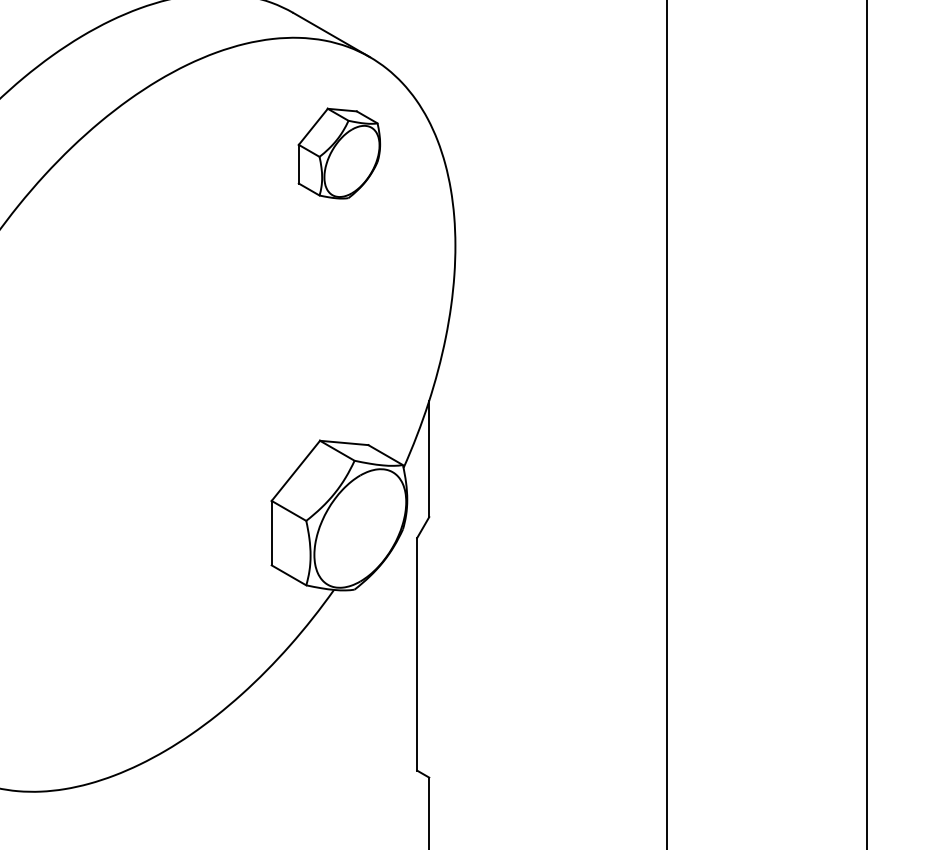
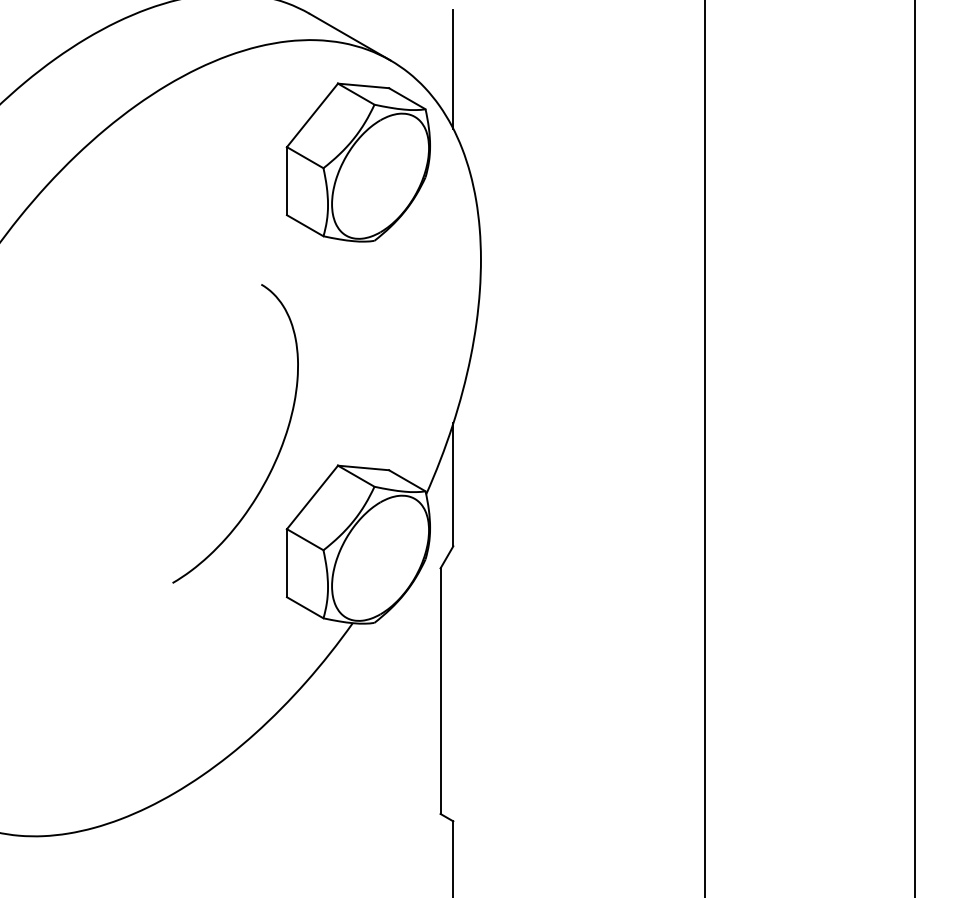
line: (429, 65) -> (453, 69), added
part: (339, 153) -> (358, 162), size x1.67
curve: (263, 427) -> (278, 451), added

